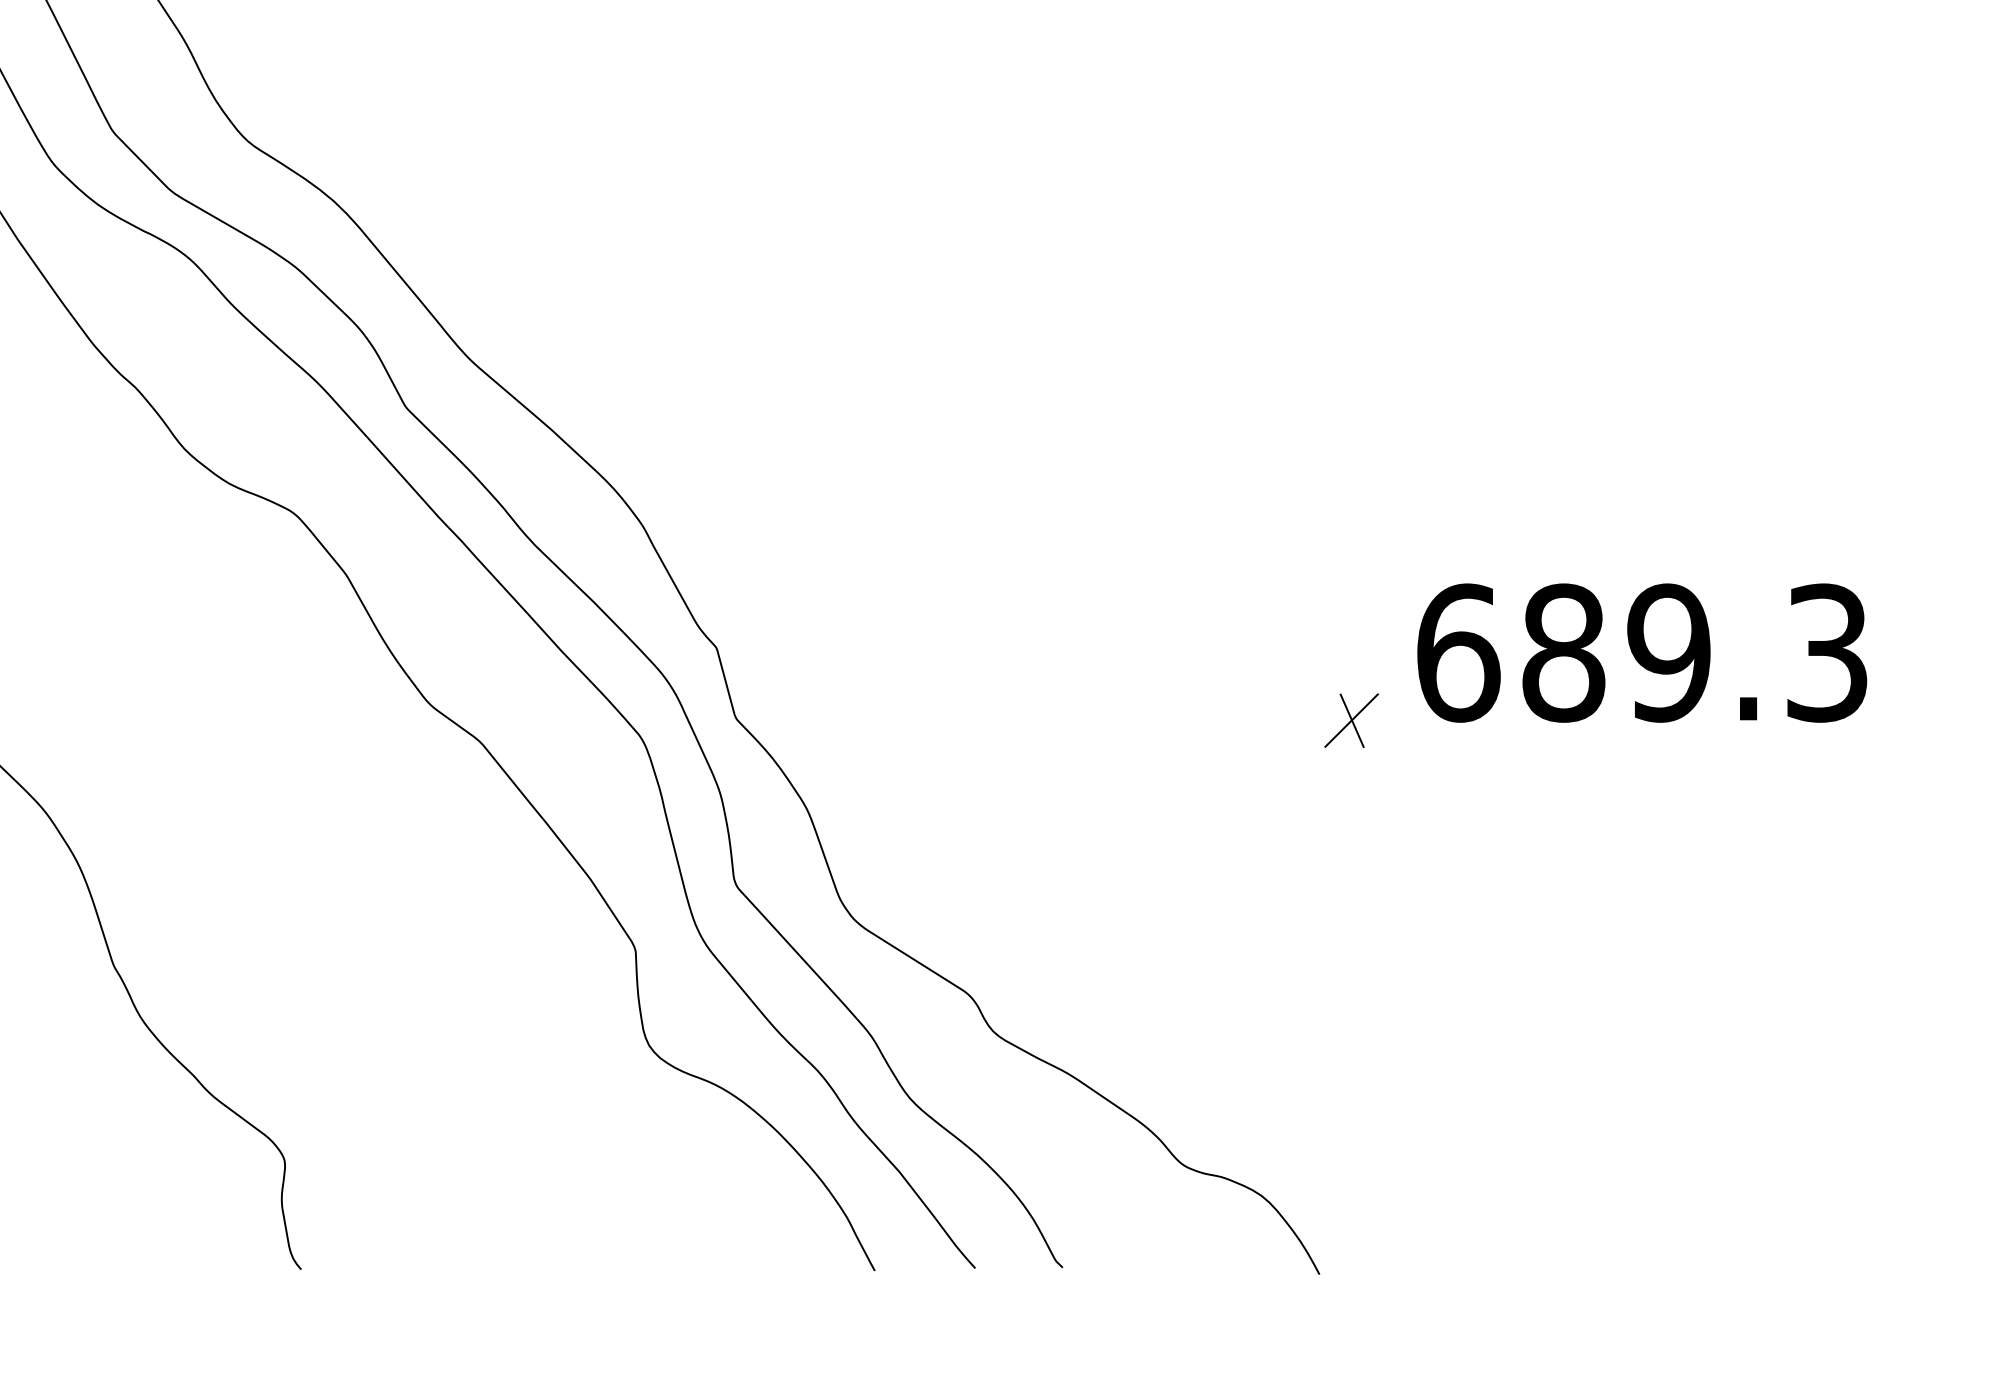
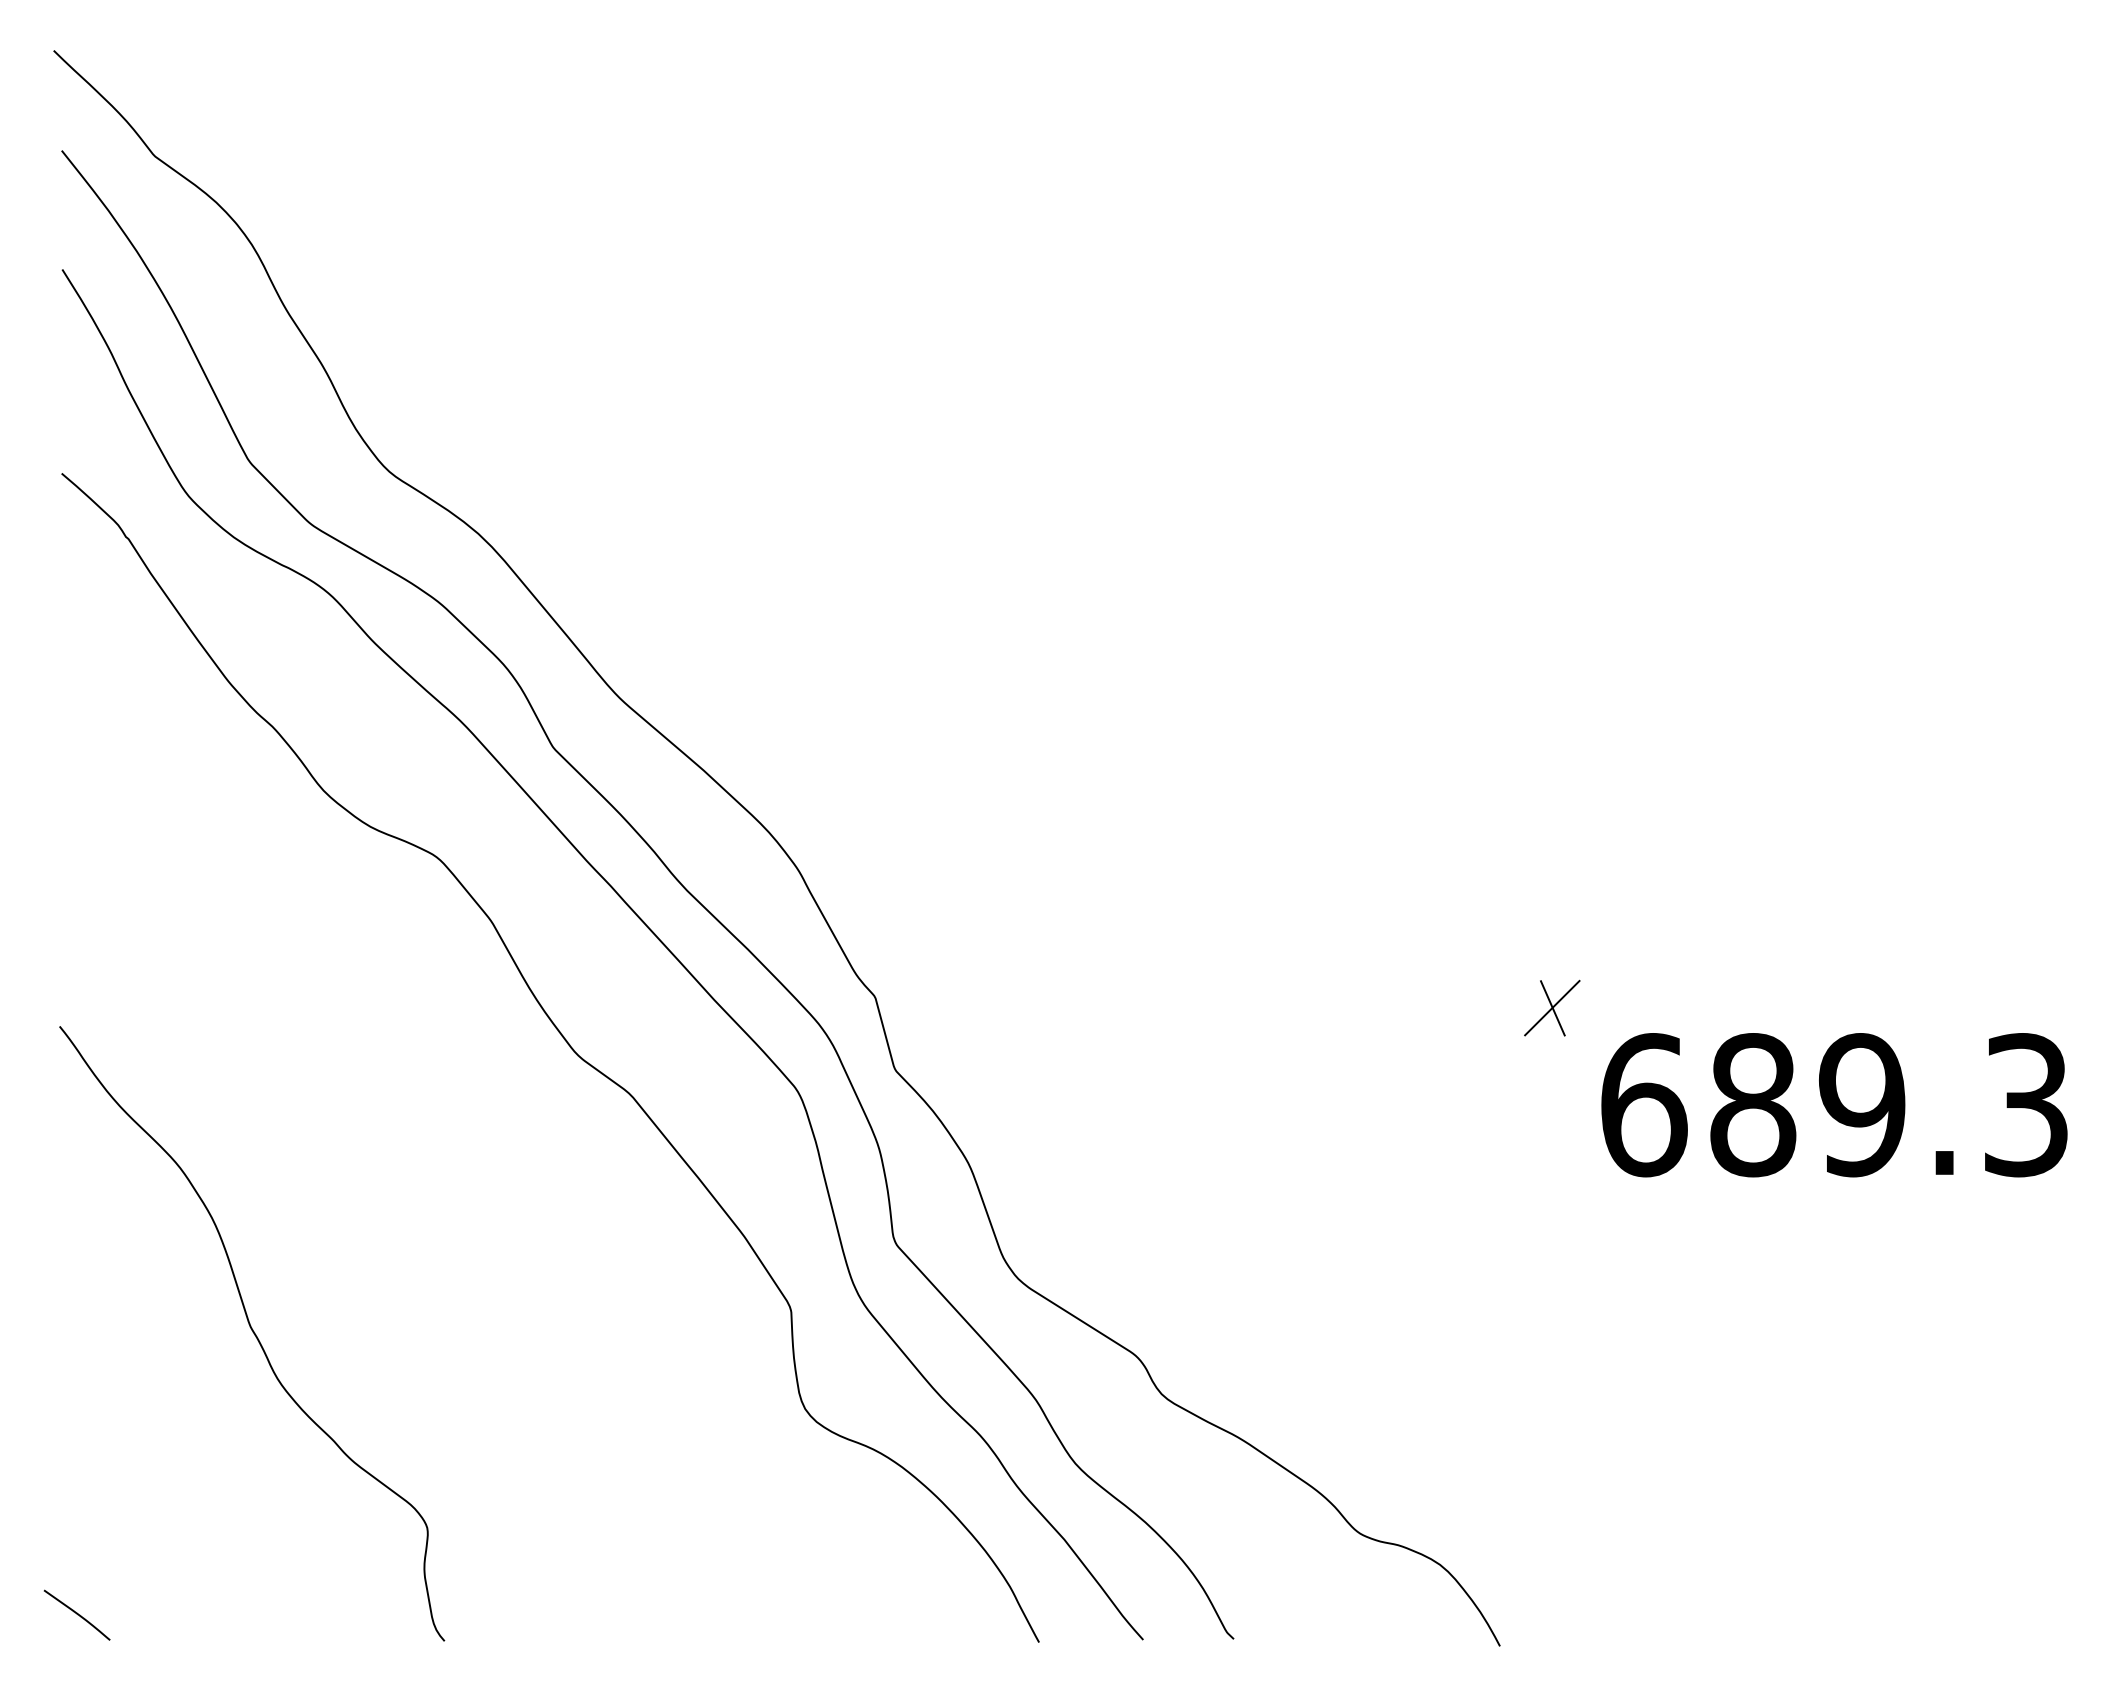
text: (1642, 653) -> (1834, 1105), moved
part: (1351, 719) -> (1552, 1007), moved

